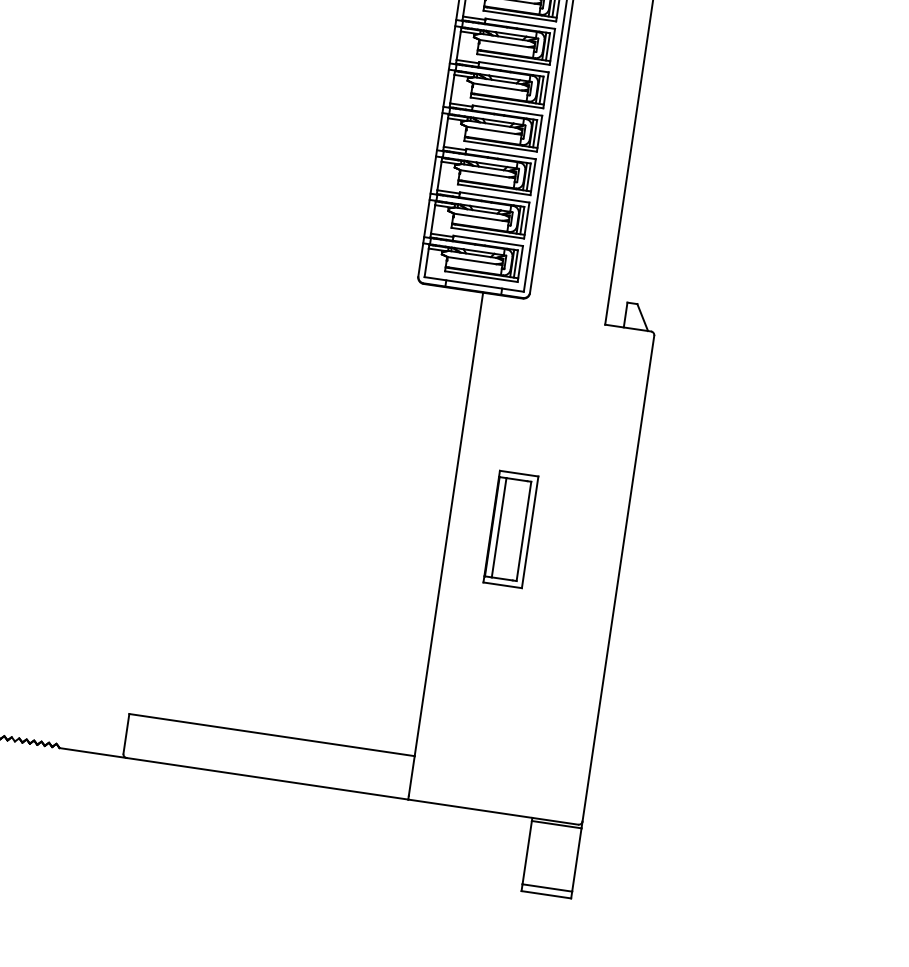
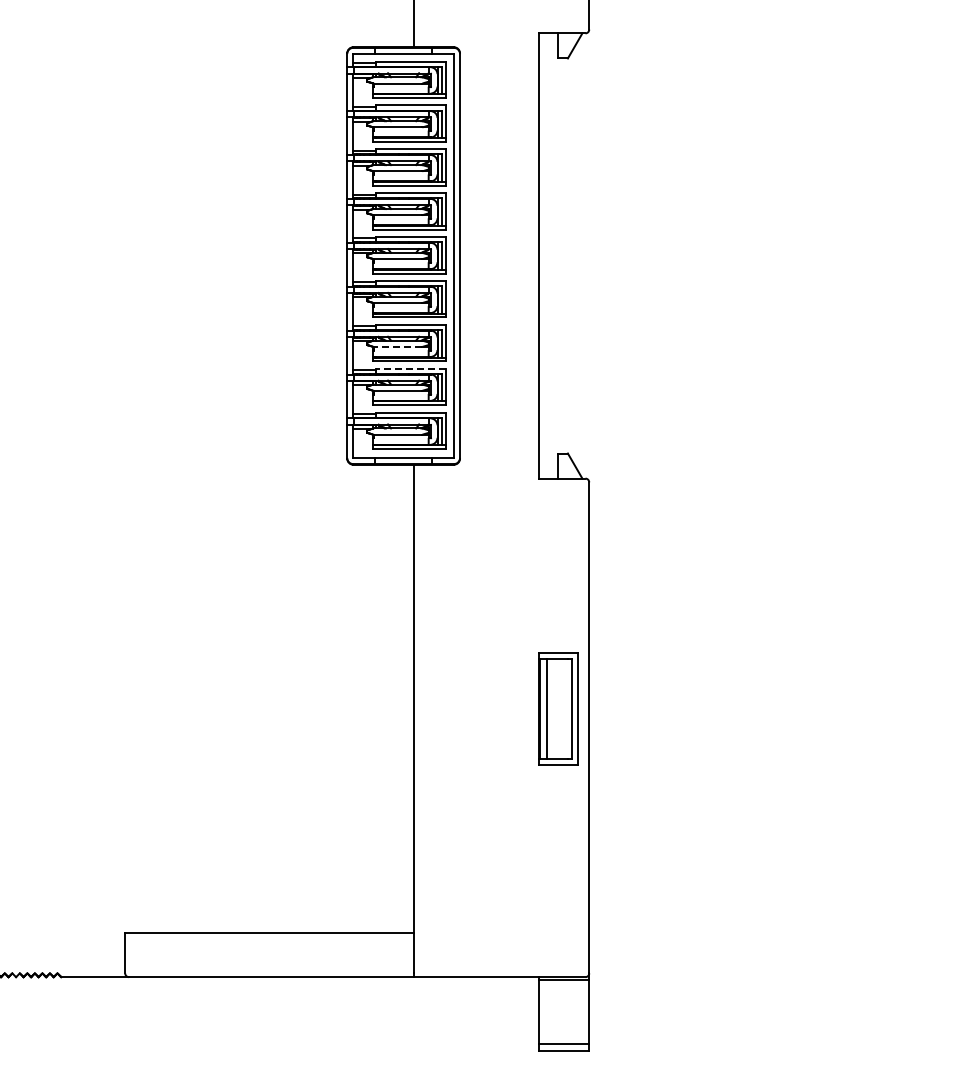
line: (484, 173) -> (397, 346), solid -> dashed
line: (494, 197) -> (410, 368), solid -> dashed
part: (510, 529) -> (558, 708), moved

